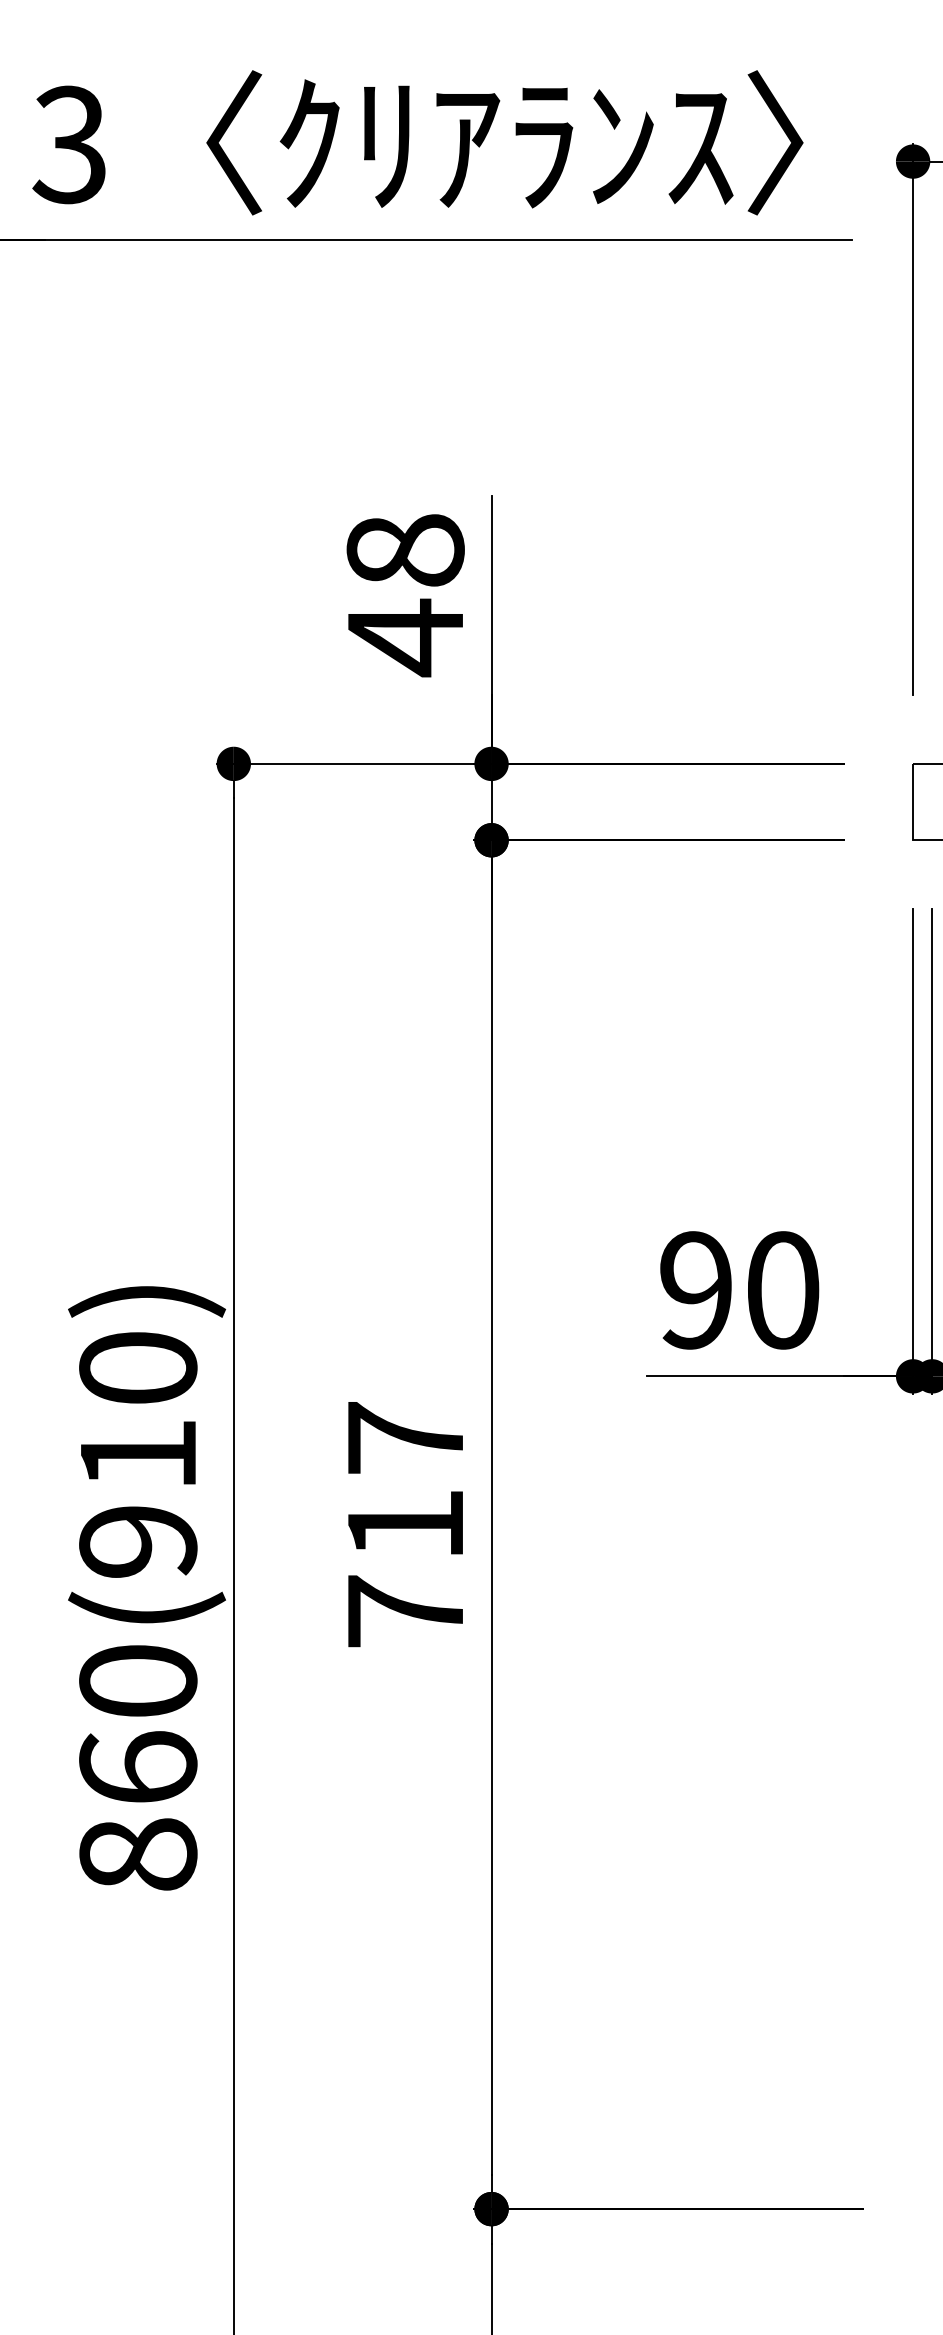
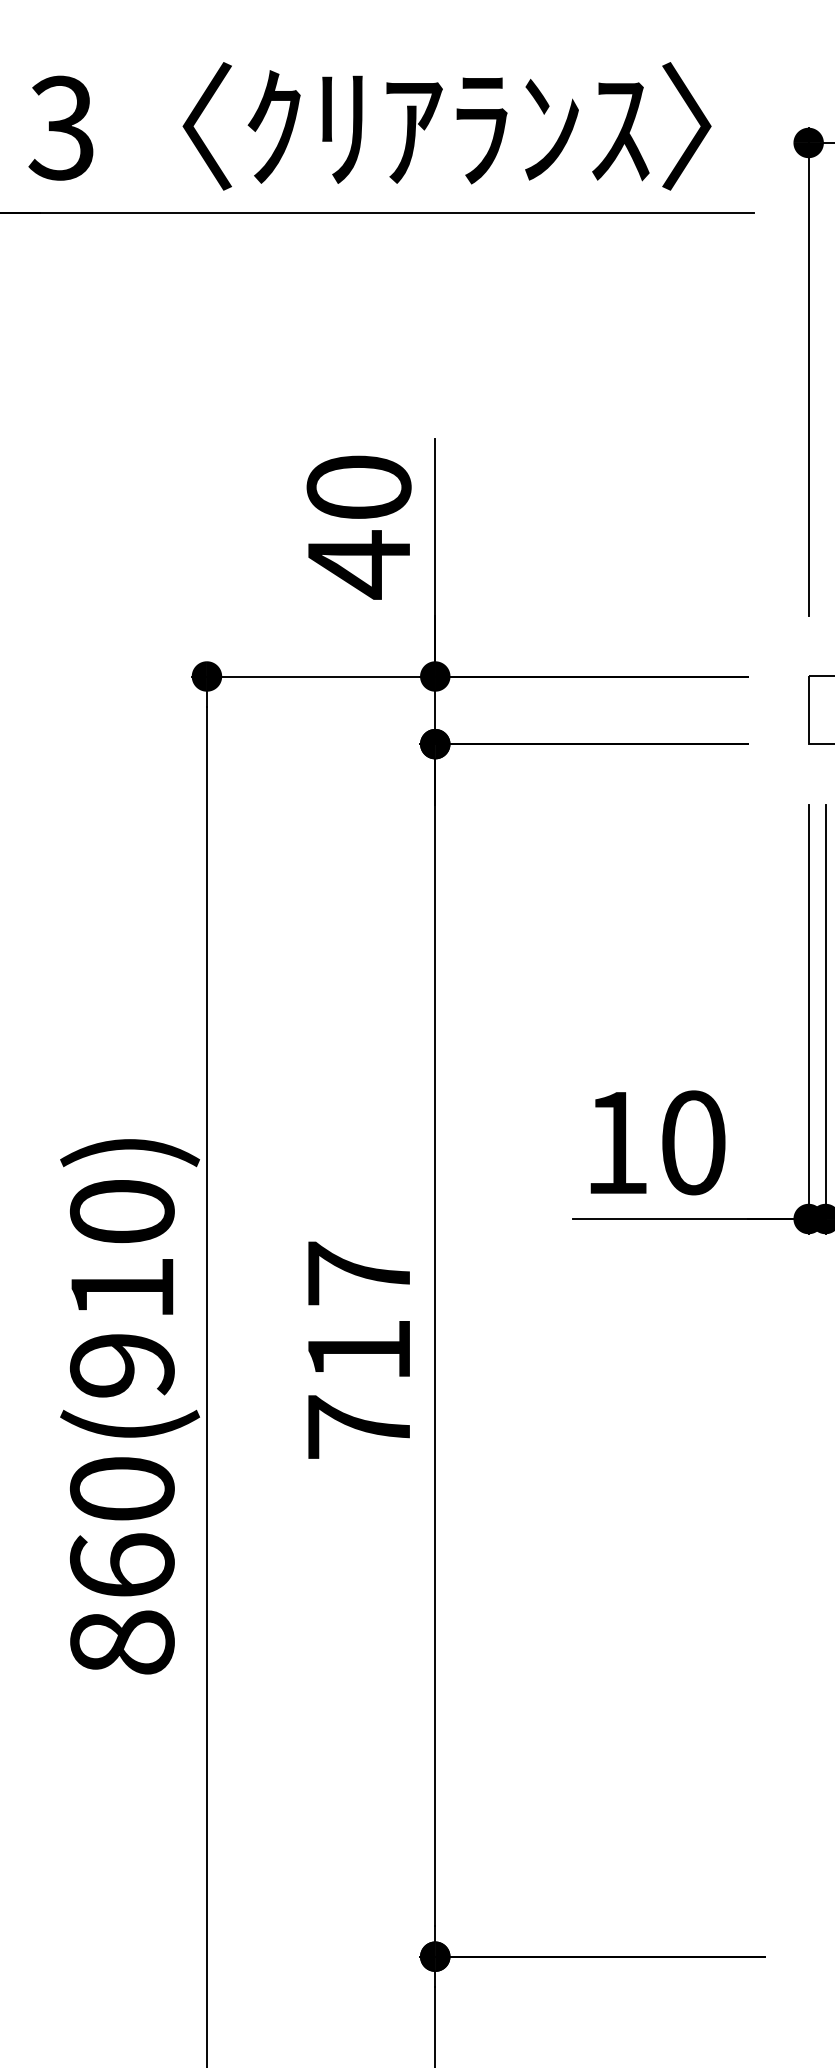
text: (405, 550) -> (359, 487), 48 -> 40
text: (695, 1290) -> (615, 1142), 90 -> 10

